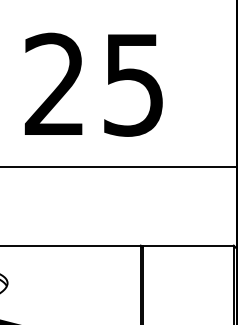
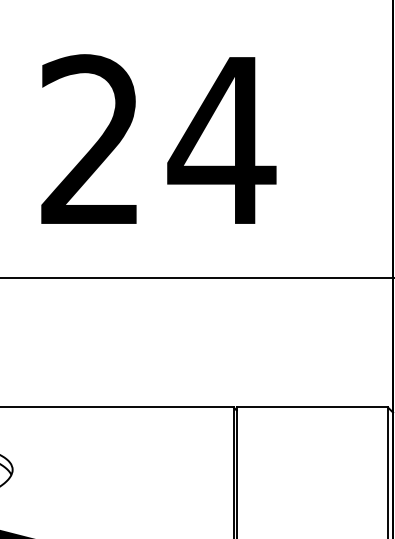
text: (133, 85) -> (221, 141), 25 -> 24

